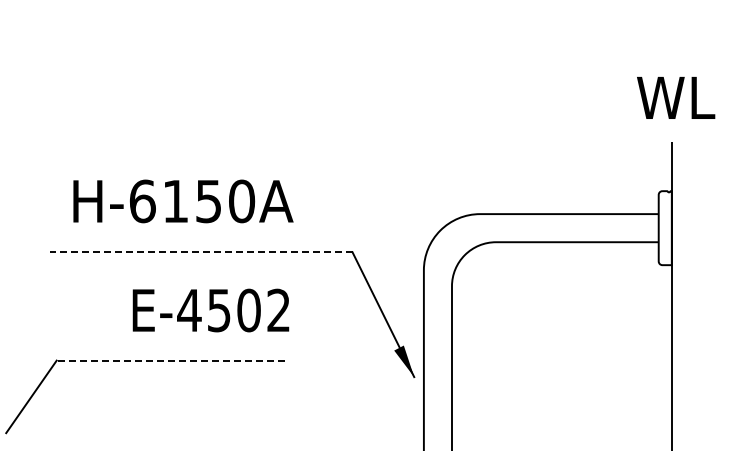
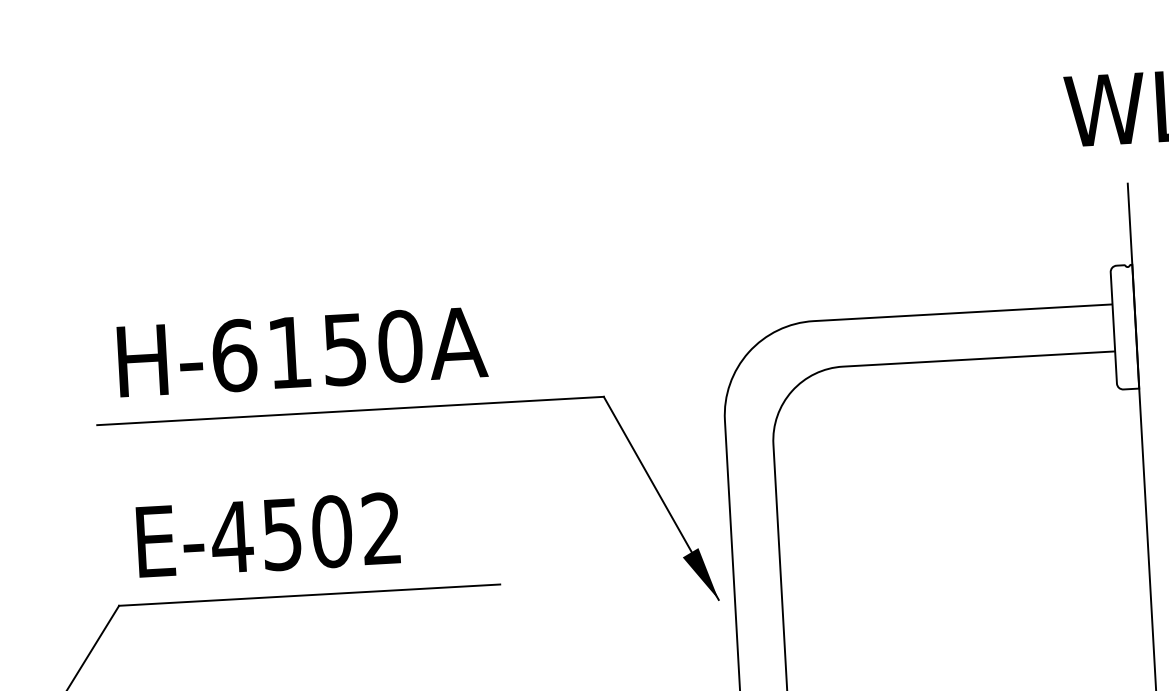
text: (183, 201) -> (302, 352), moved
line: (200, 252) -> (349, 411), dashed -> solid
text: (210, 310) -> (267, 535), moved
line: (170, 360) -> (309, 594), dashed -> solid

